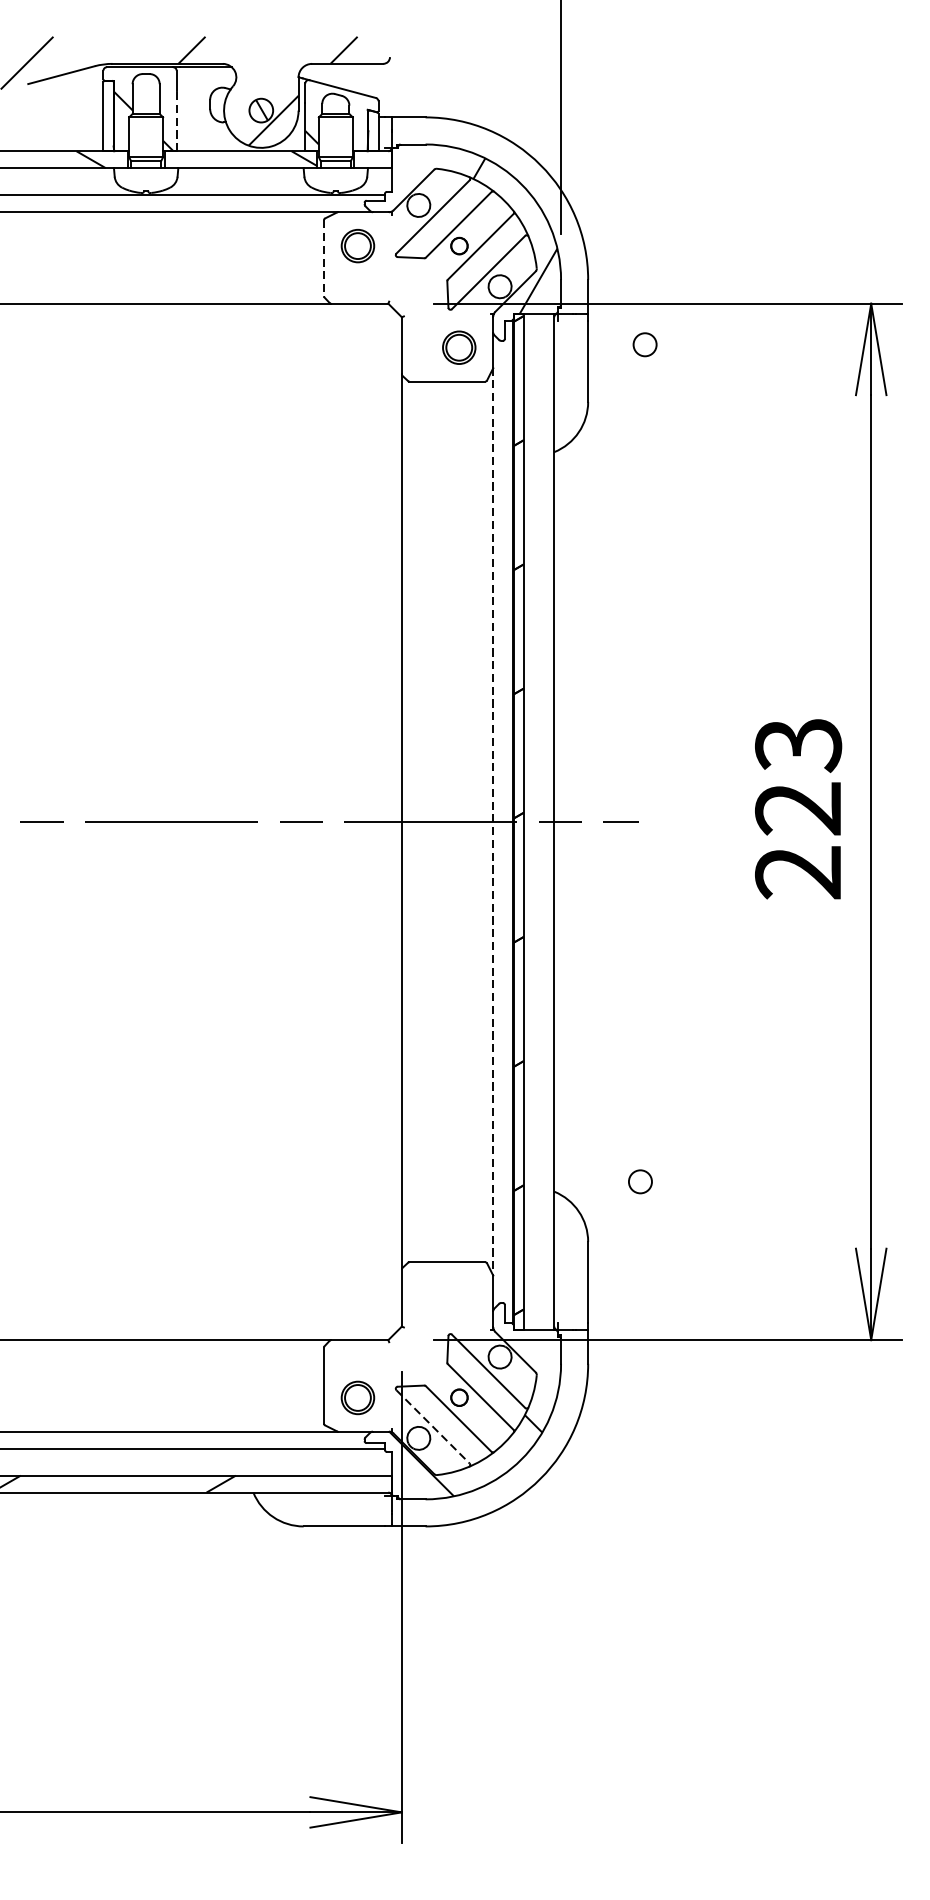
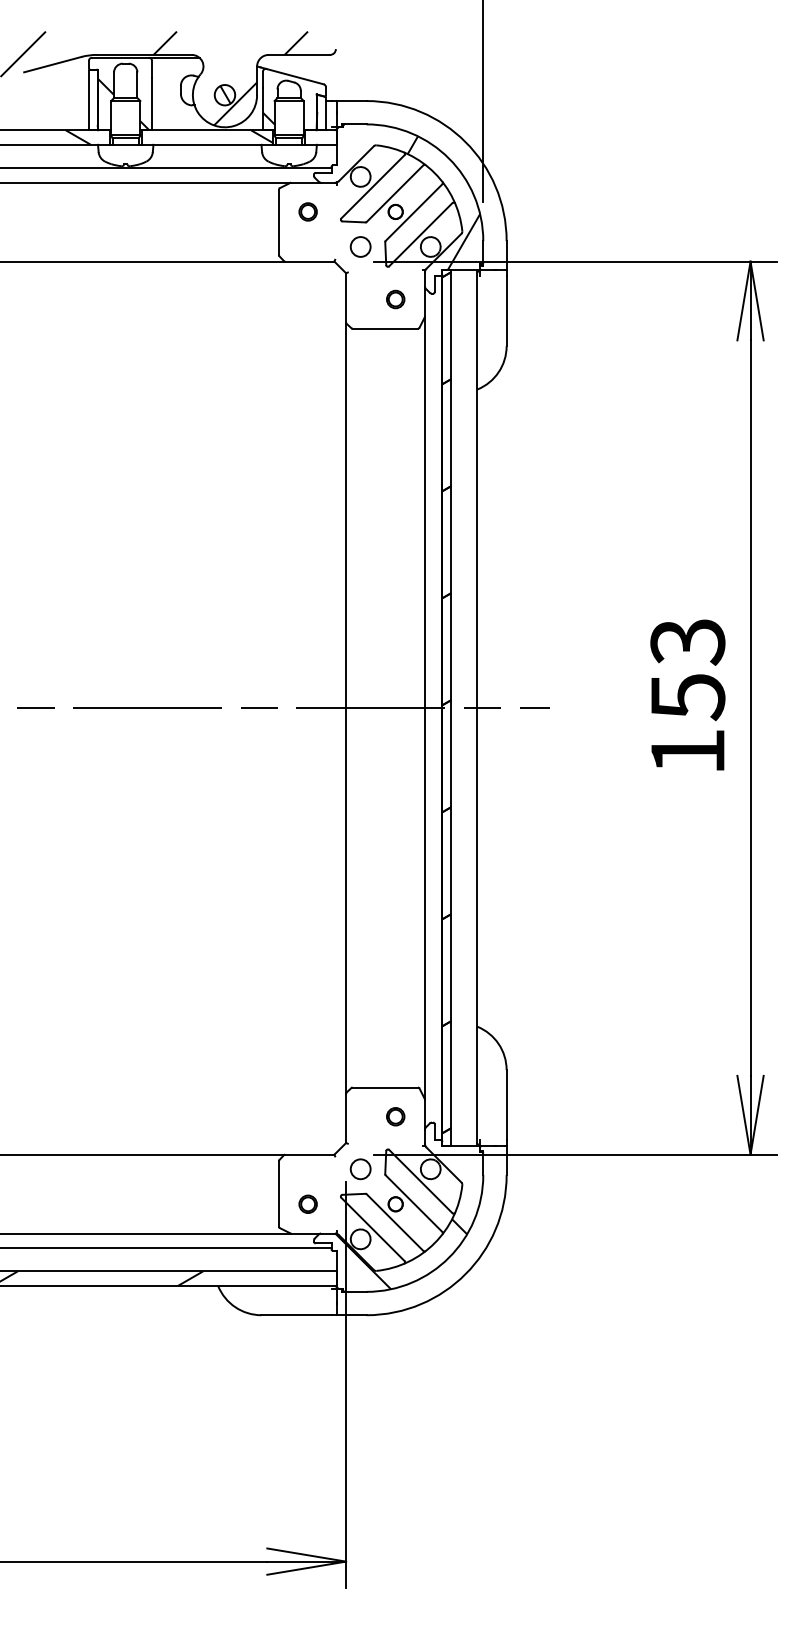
line: (177, 121) -> (152, 104), dashed -> solid
part: (357, 245) -> (307, 211), size x0.62
line: (323, 258) -> (278, 222), dashed -> solid
circle: (644, 344) -> (360, 246), moved
part: (459, 347) -> (395, 299), size x0.62
line: (492, 822) -> (424, 708), dashed -> solid
text: (798, 840) -> (687, 724), 223 -> 153
circle: (640, 1182) -> (360, 1169), moved
part: (459, 1295) -> (395, 1116), added
part: (357, 1396) -> (307, 1203), size x0.62
line: (432, 1426) -> (372, 1229), dashed -> solid

